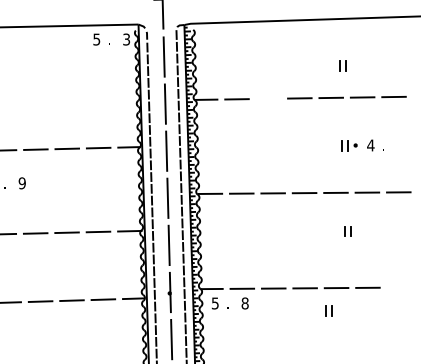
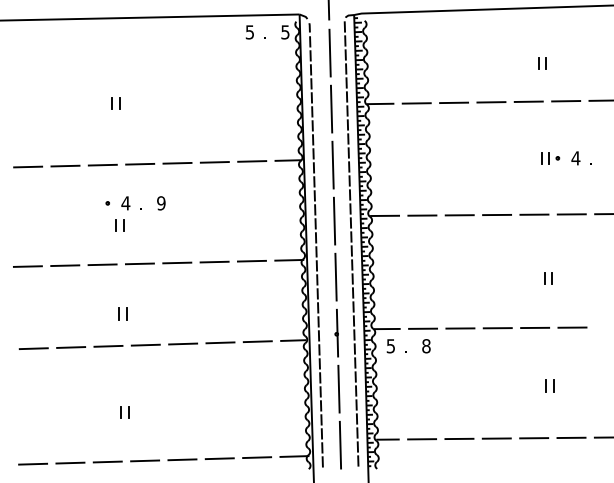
text: (126, 38) -> (285, 31), 3 -> 5
line: (268, 98) -> (454, 102), added
part: (347, 231) -> (548, 278), moved
part: (328, 310) -> (549, 385), moved

